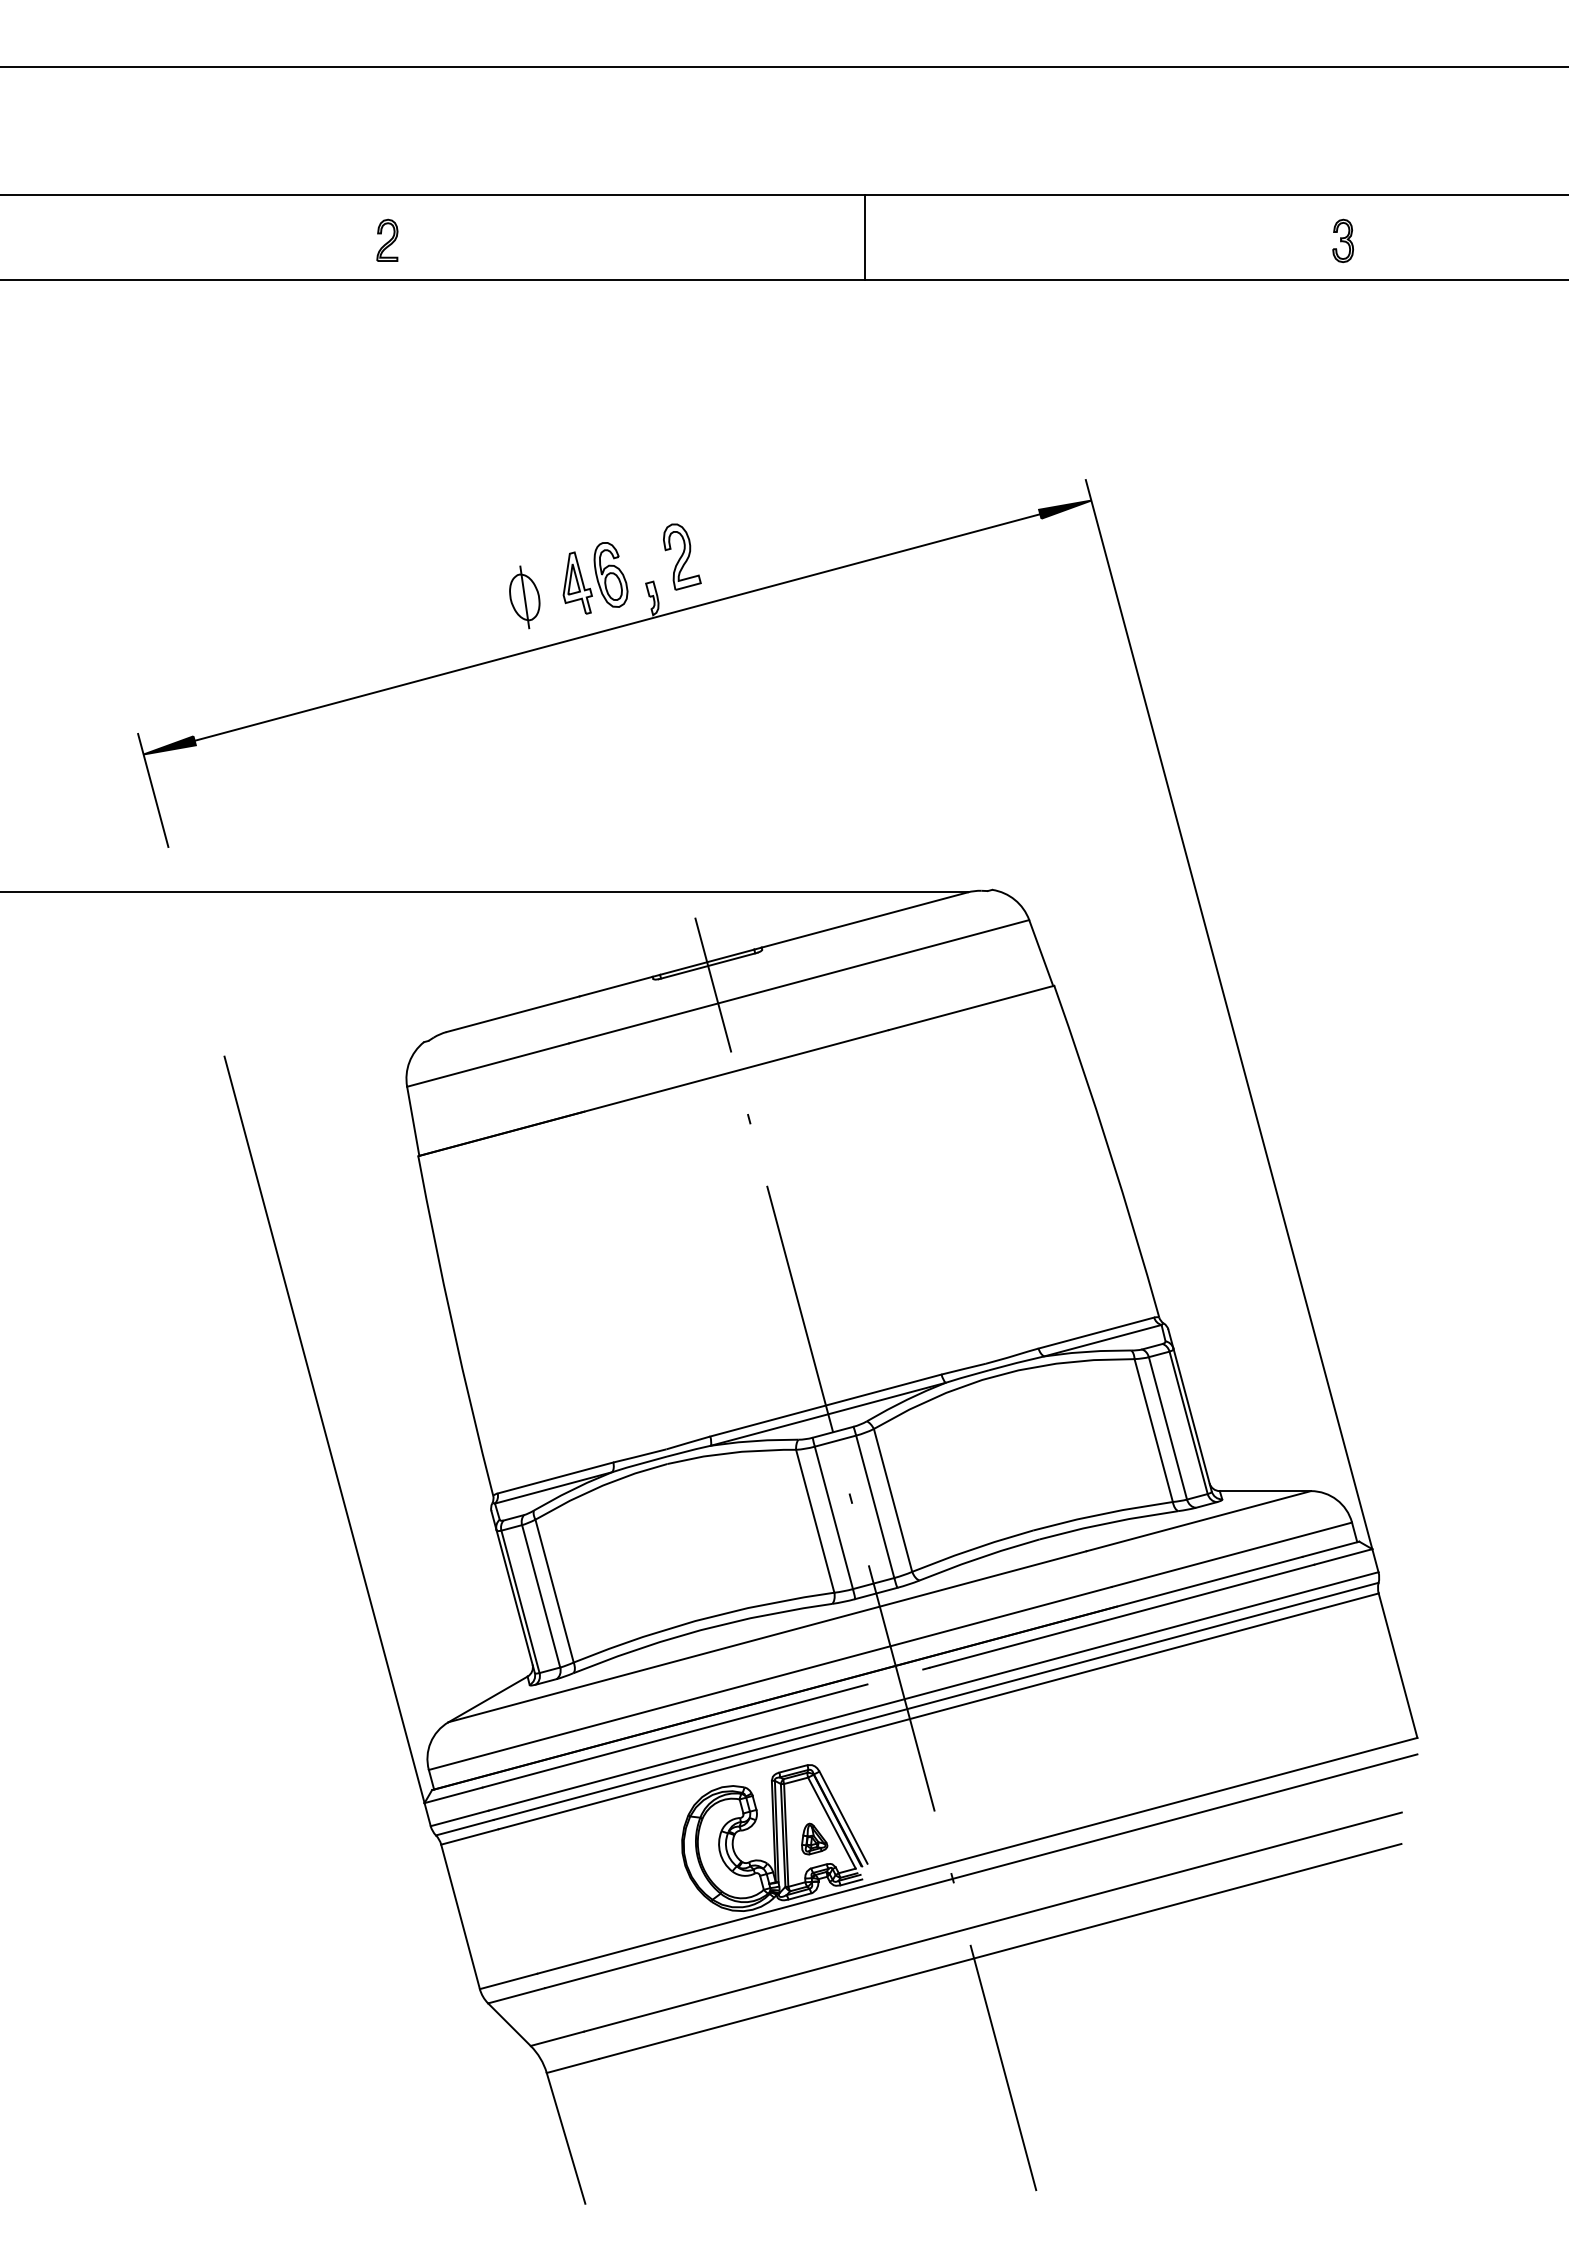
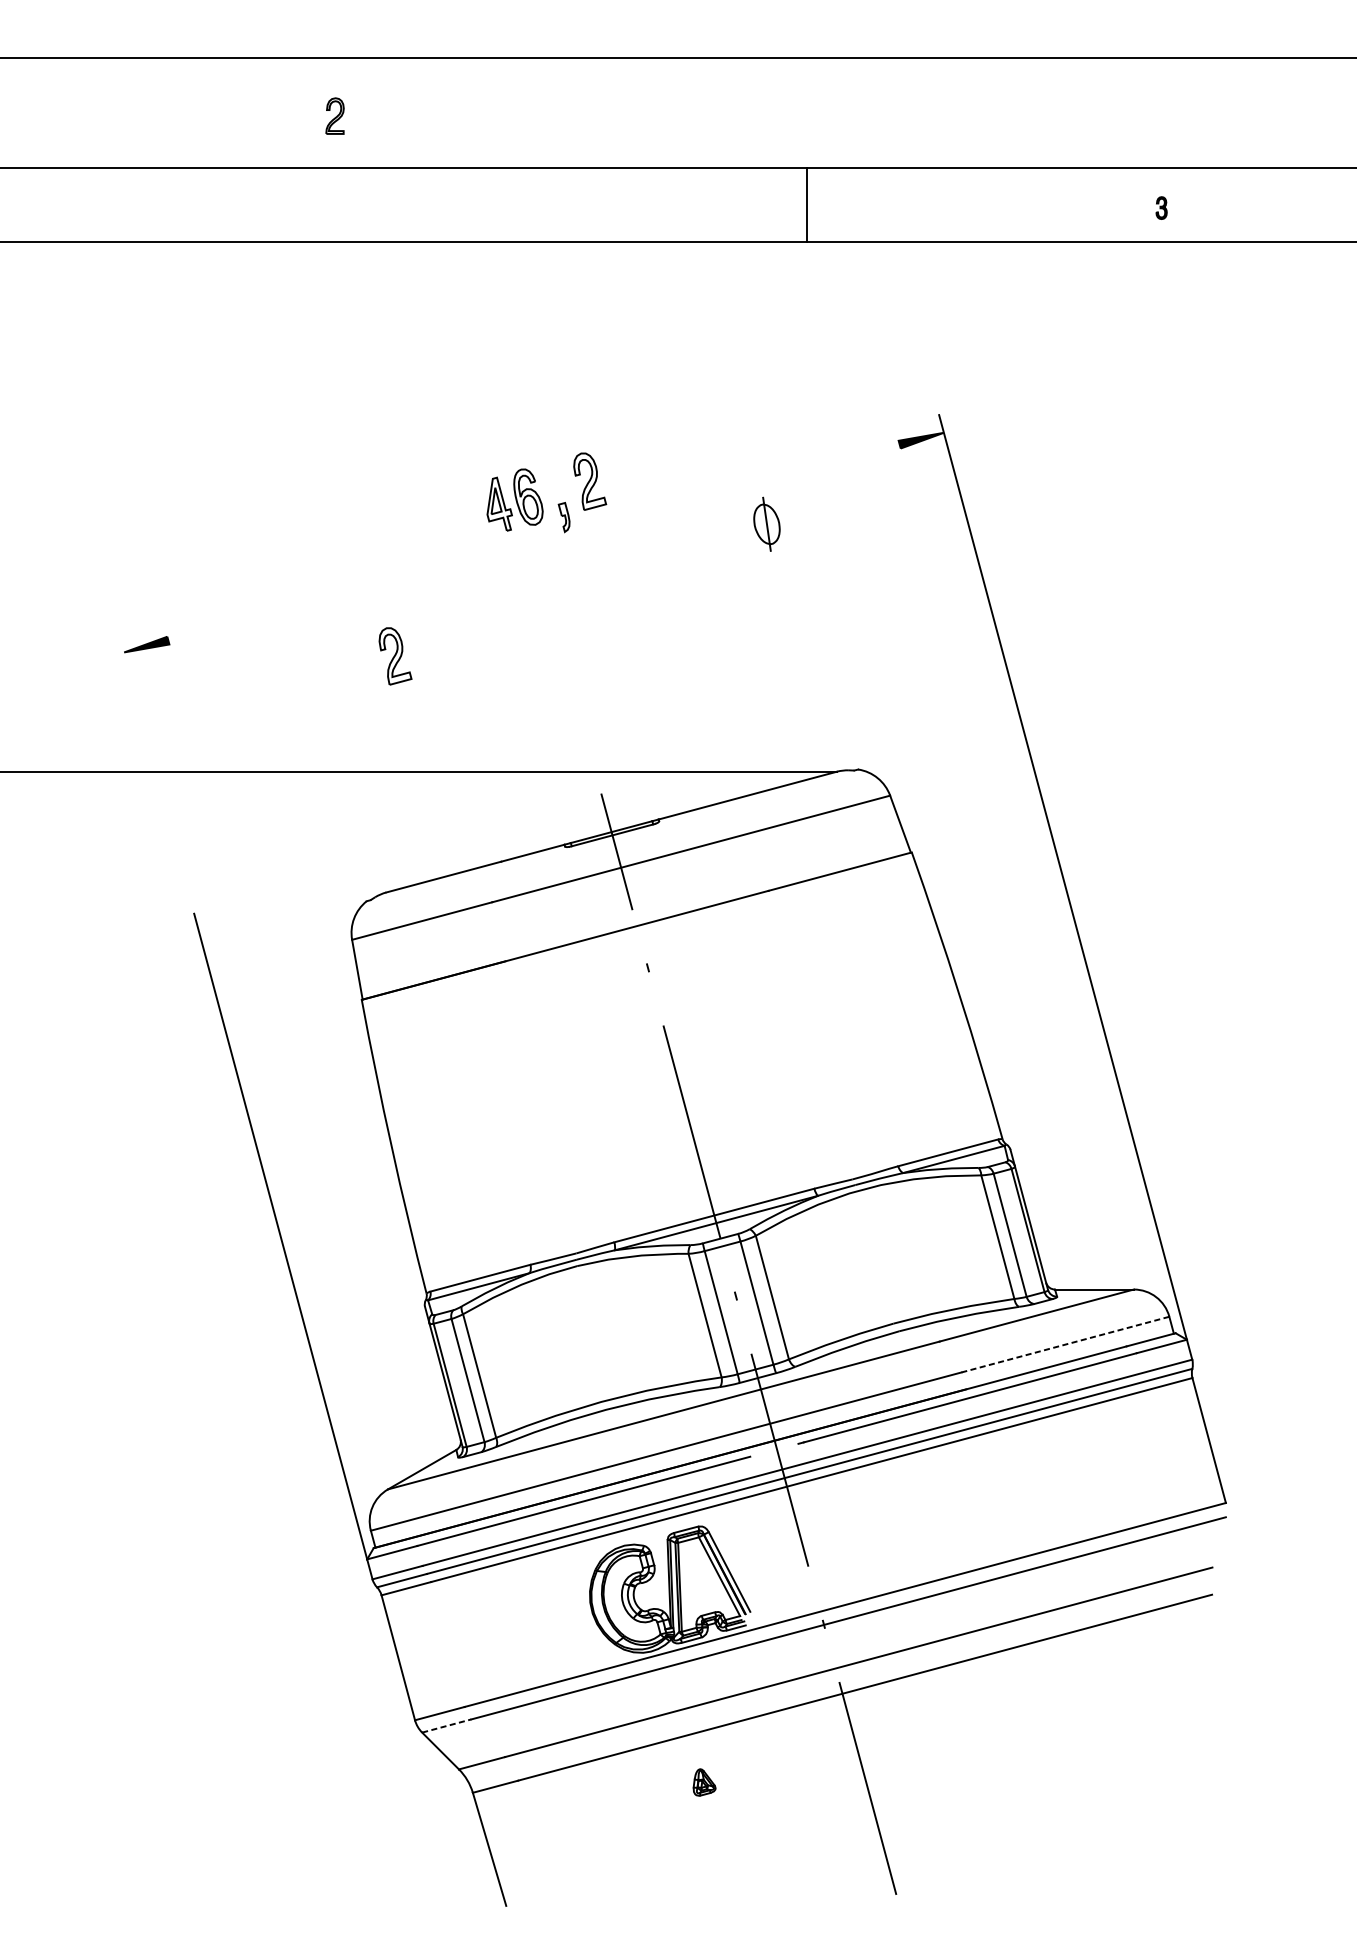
line: (865, 236) -> (807, 204), moved
part: (387, 239) -> (335, 115), moved
part: (1342, 240) -> (1161, 207), size x0.6
part: (524, 597) -> (766, 524), moved
line: (617, 627) -> (534, 542), removed
part: (457, 758) -> (395, 655), added
line: (153, 790) -> (132, 683), removed
line: (1231, 1554) -> (1065, 1344), solid -> dashed
part: (814, 1838) -> (704, 1782), moved
line: (517, 1995) -> (447, 1725), solid -> dashed

